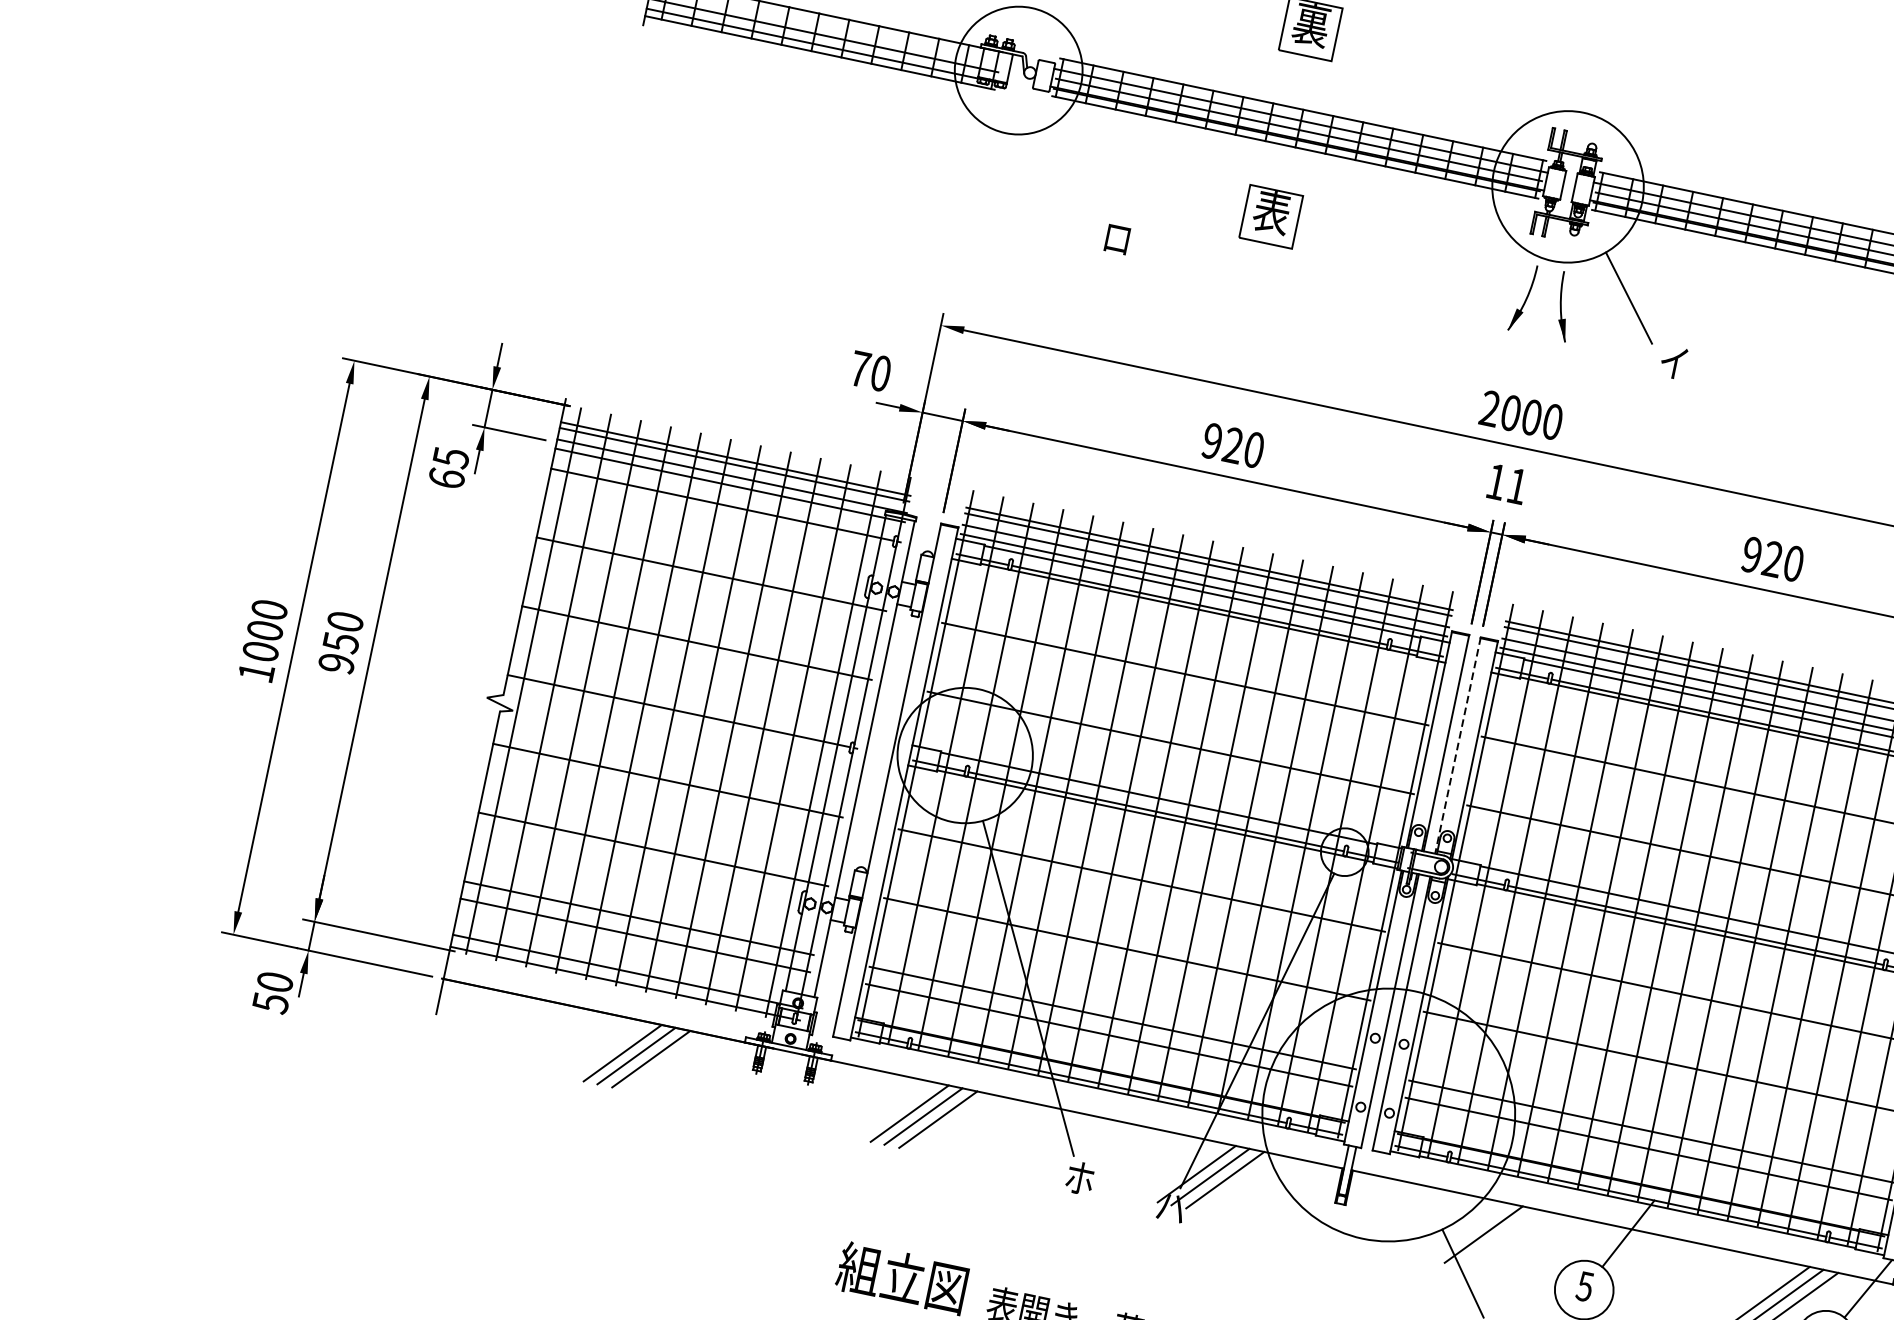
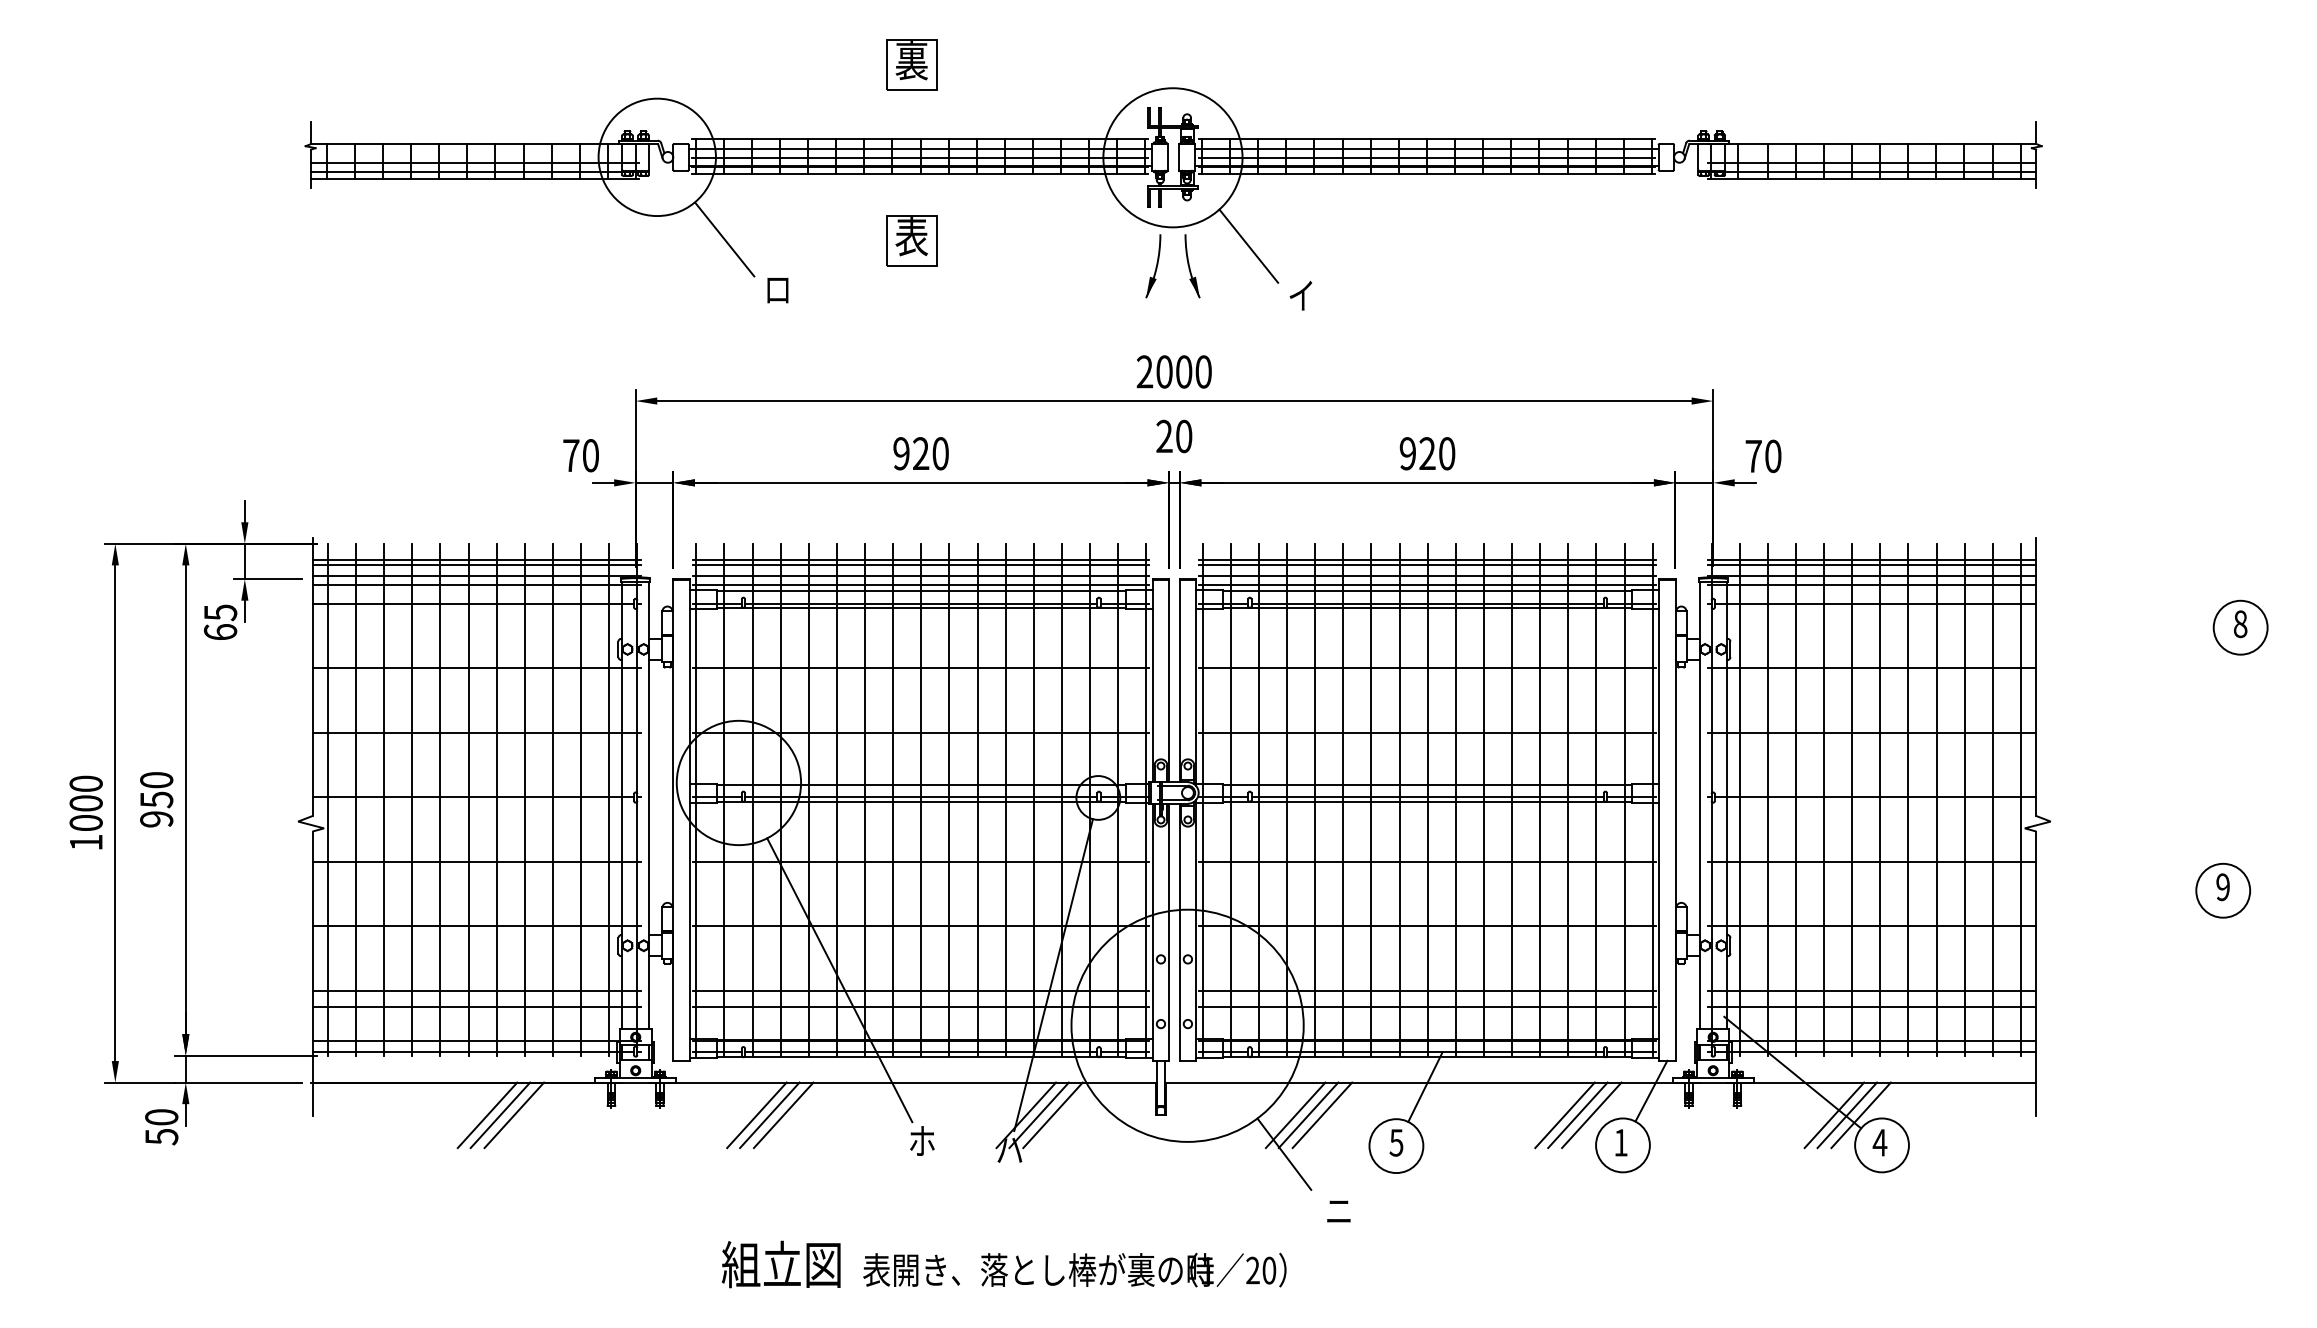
line: (1071, 173) -> (724, 239), added
text: (1507, 484) -> (1174, 436), 11 -> 20
line: (1457, 745) -> (1179, 680), dashed -> solid
line: (1497, 1237) -> (1308, 1115), added
line: (1512, 1240) -> (1322, 1115), added

